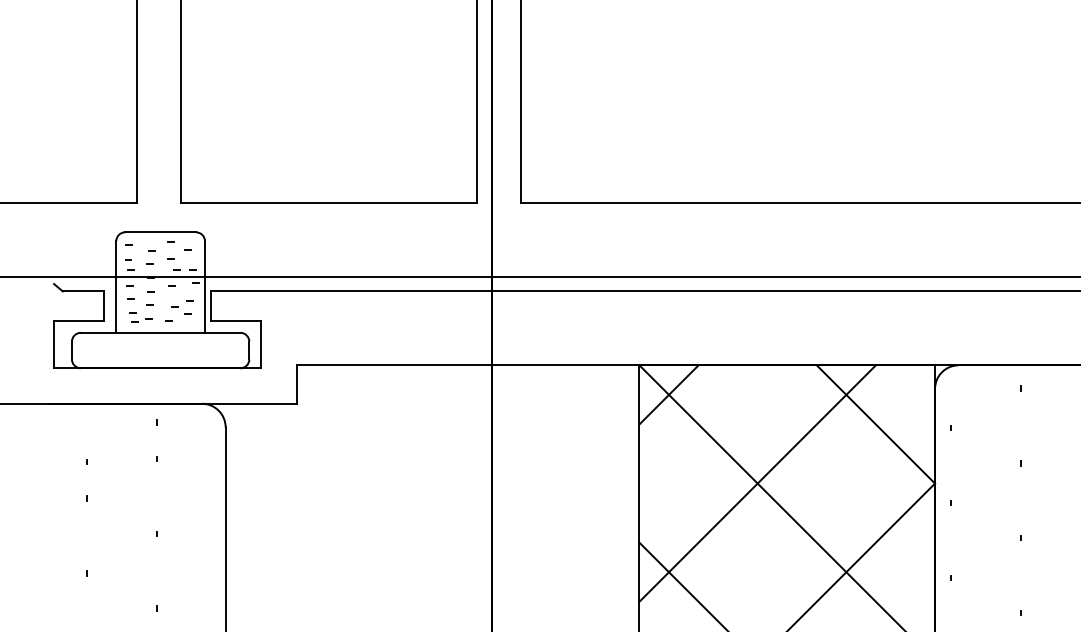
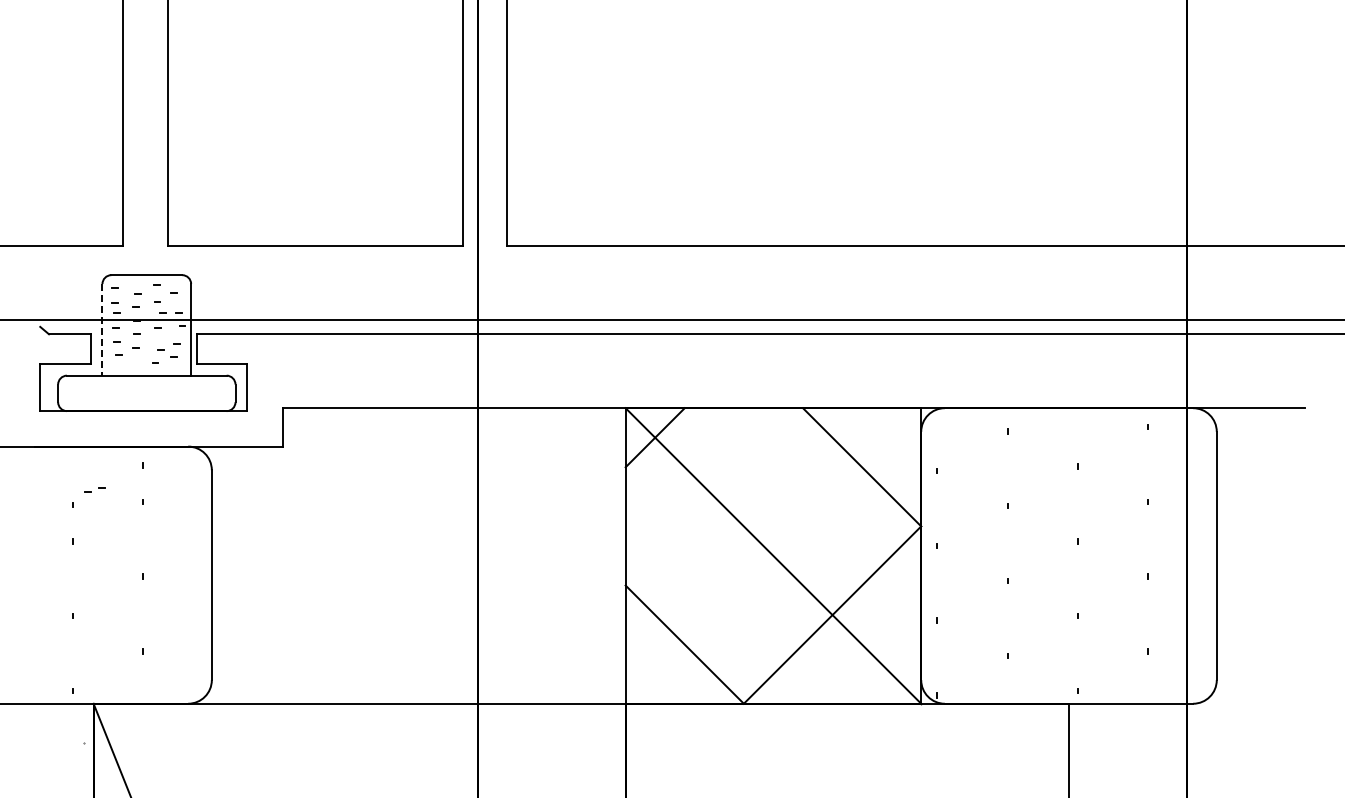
line: (116, 286) -> (102, 329), solid -> dashed
part: (141, 319) -> (94, 489), moved
line: (757, 483) -> (743, 526), removed

